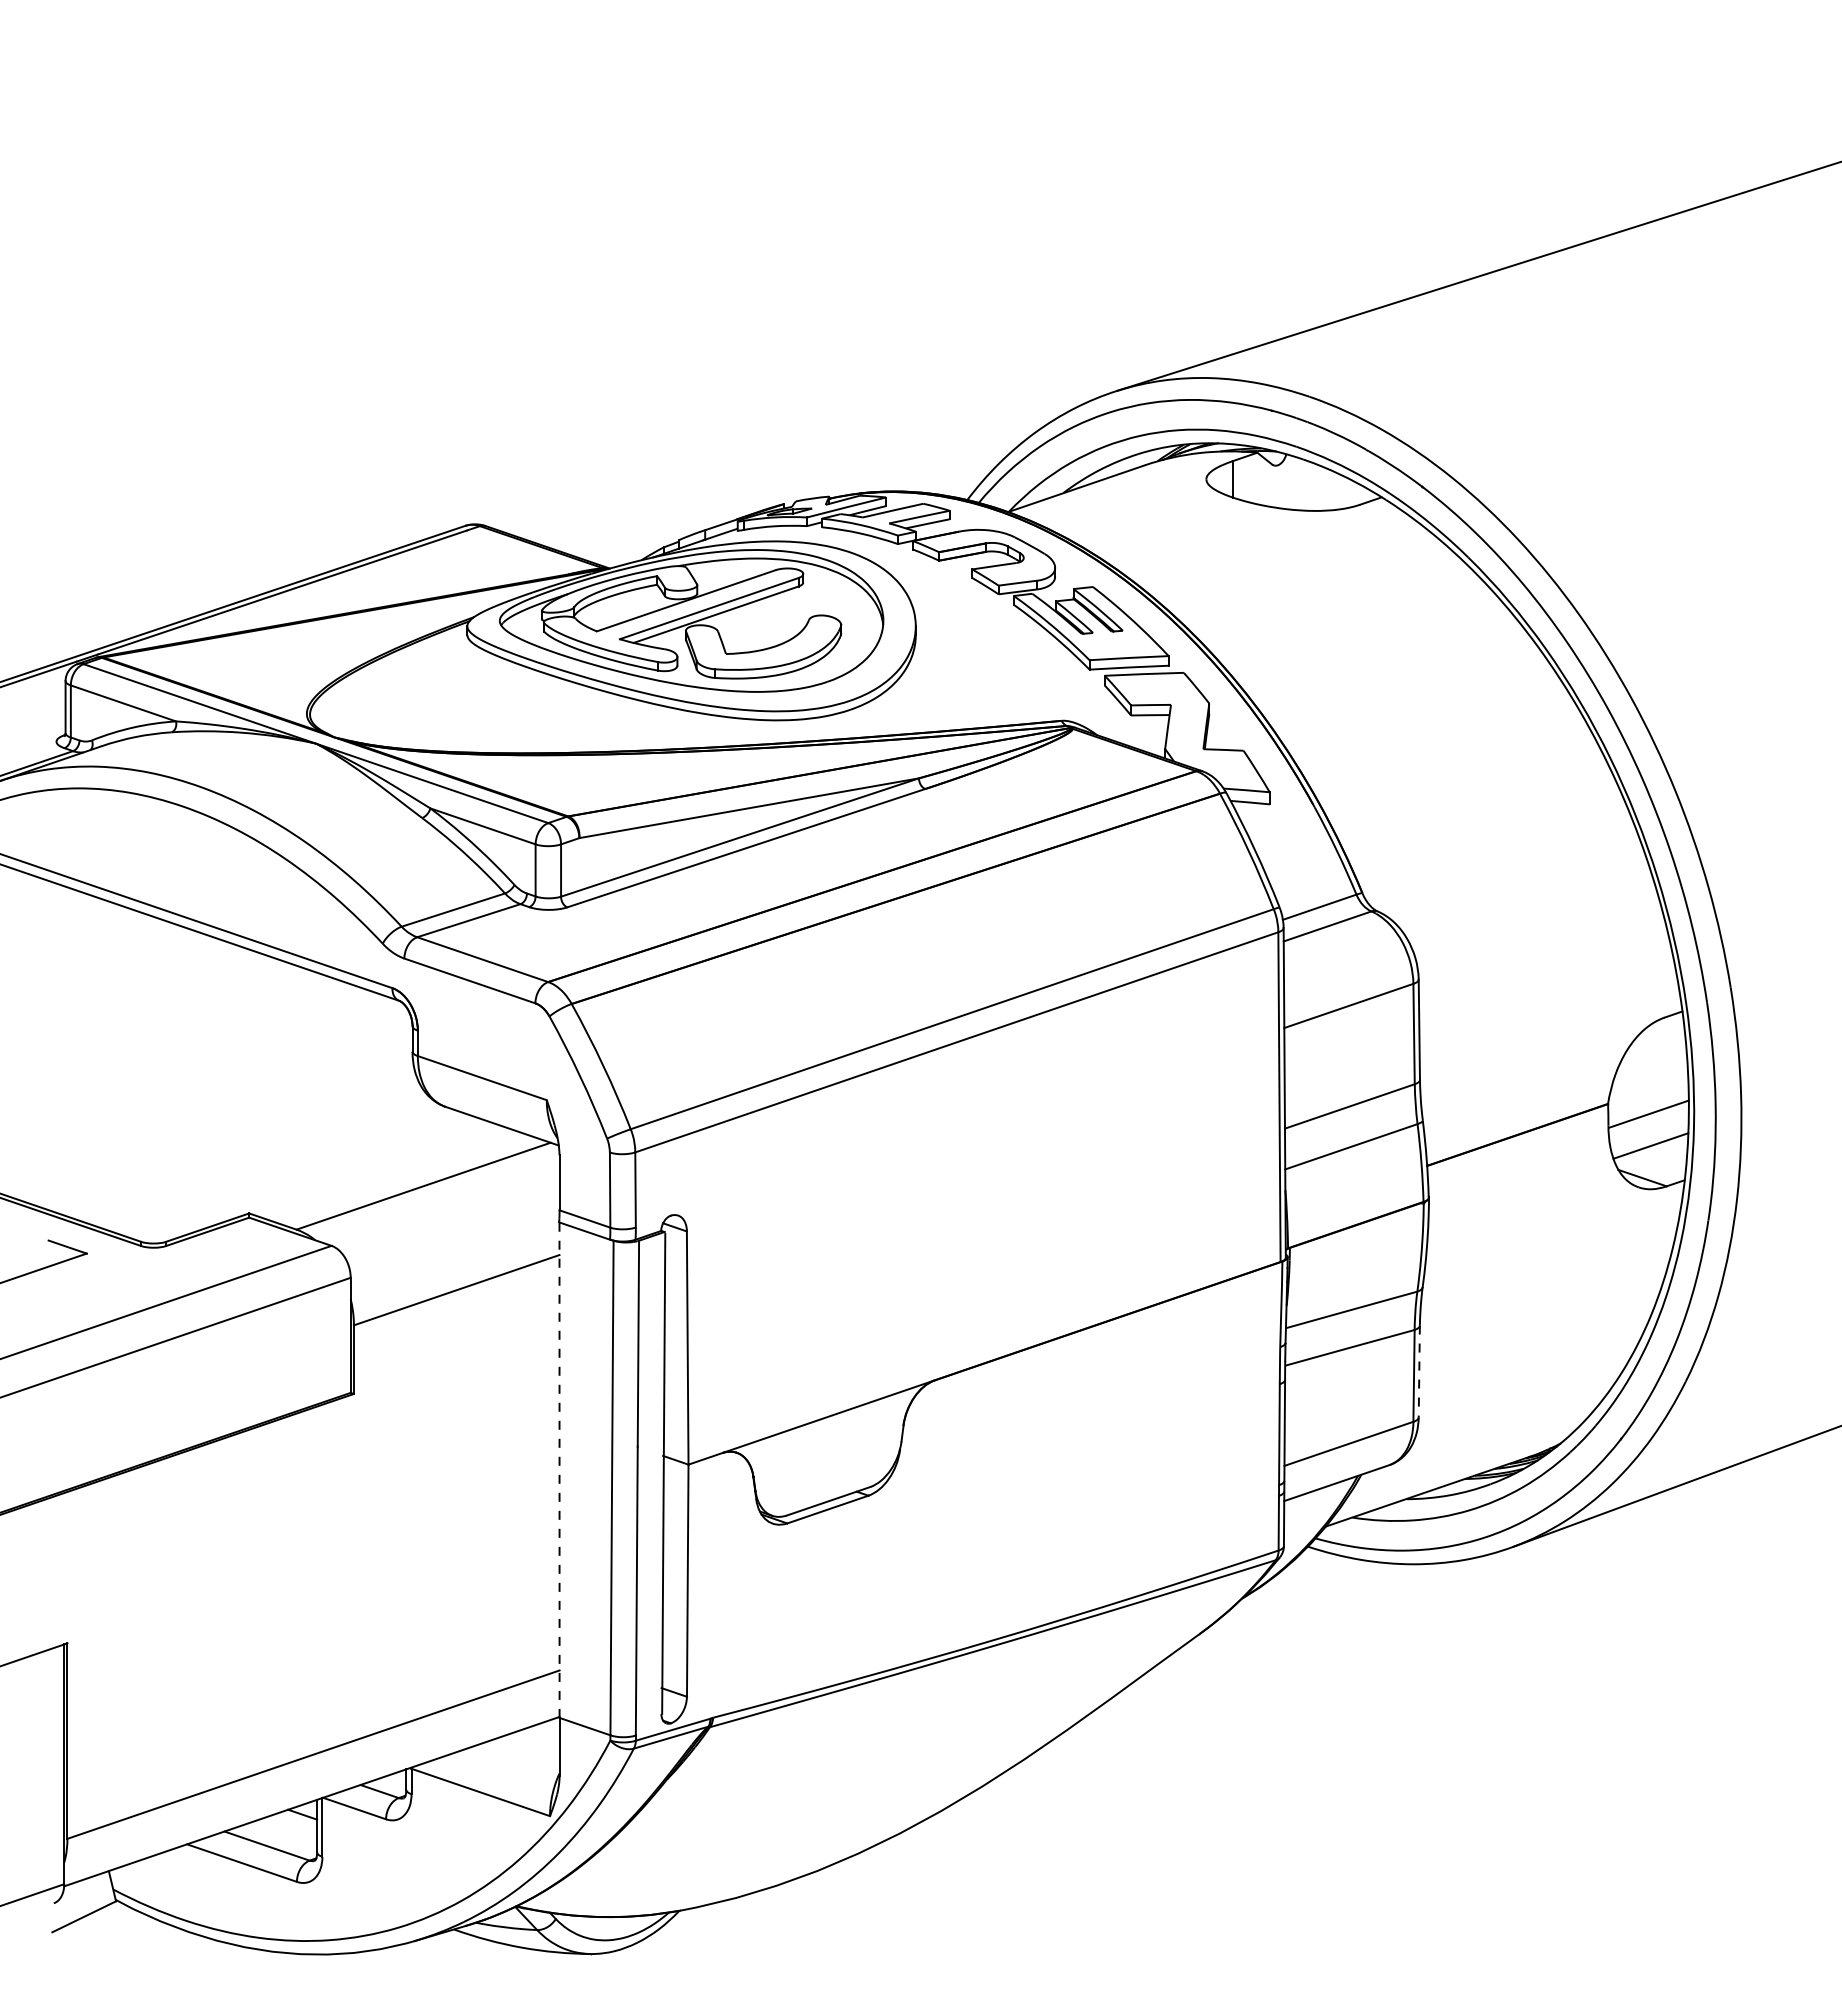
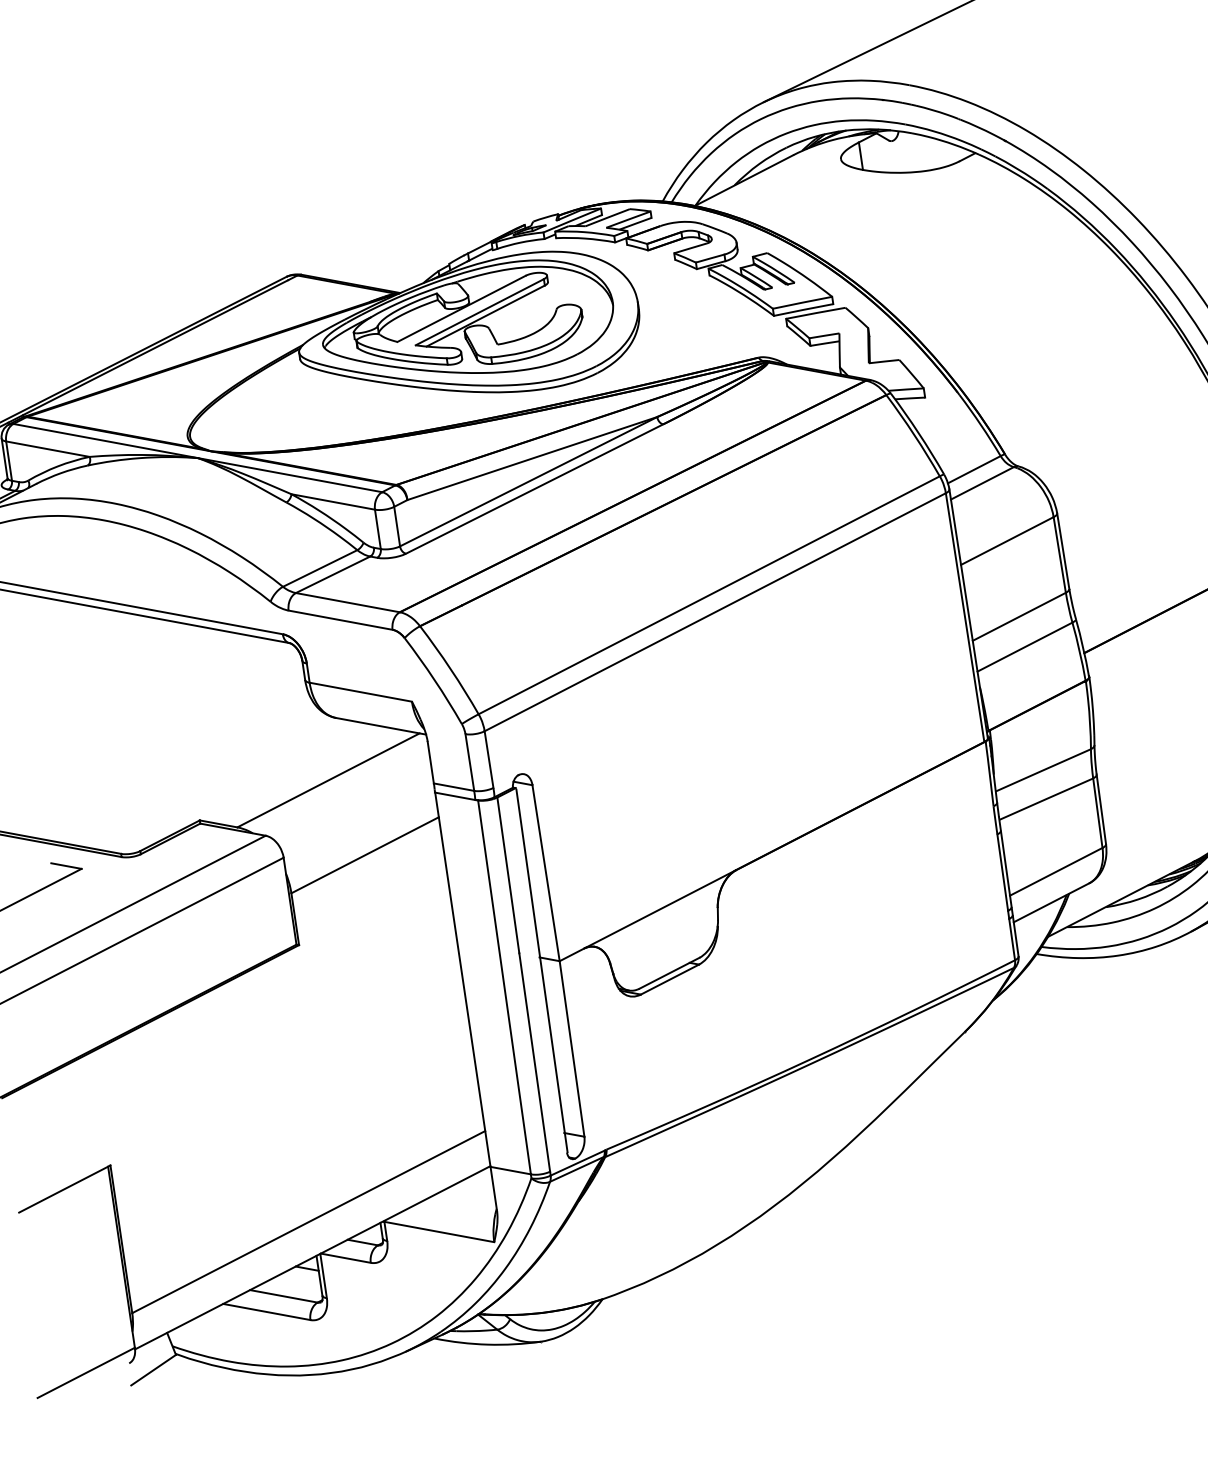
line: (1419, 1371) -> (1101, 809), dashed -> solid
line: (559, 1470) -> (462, 980), dashed -> solid

